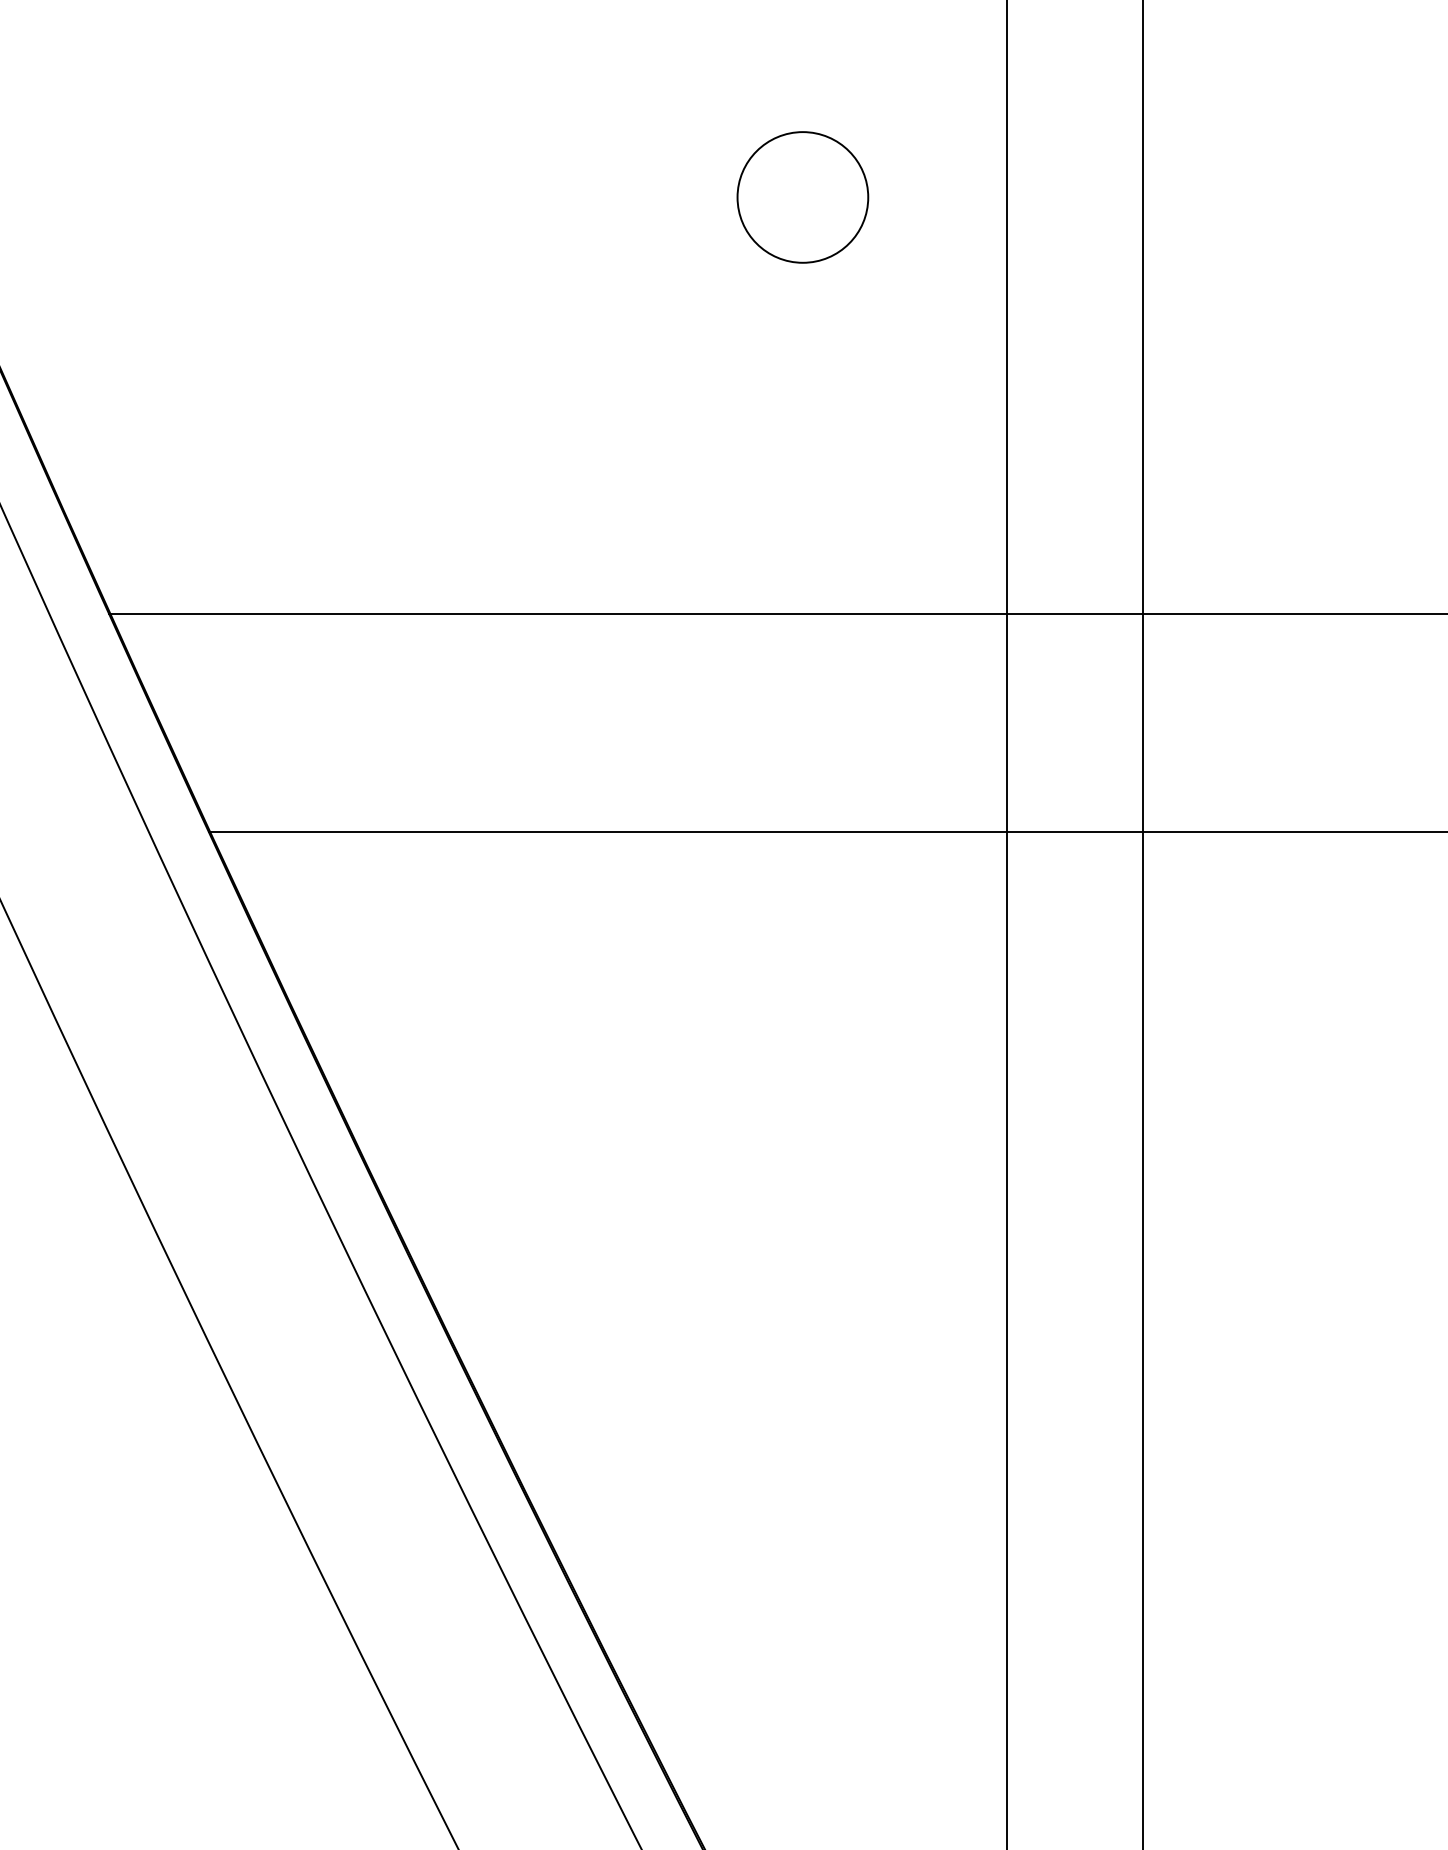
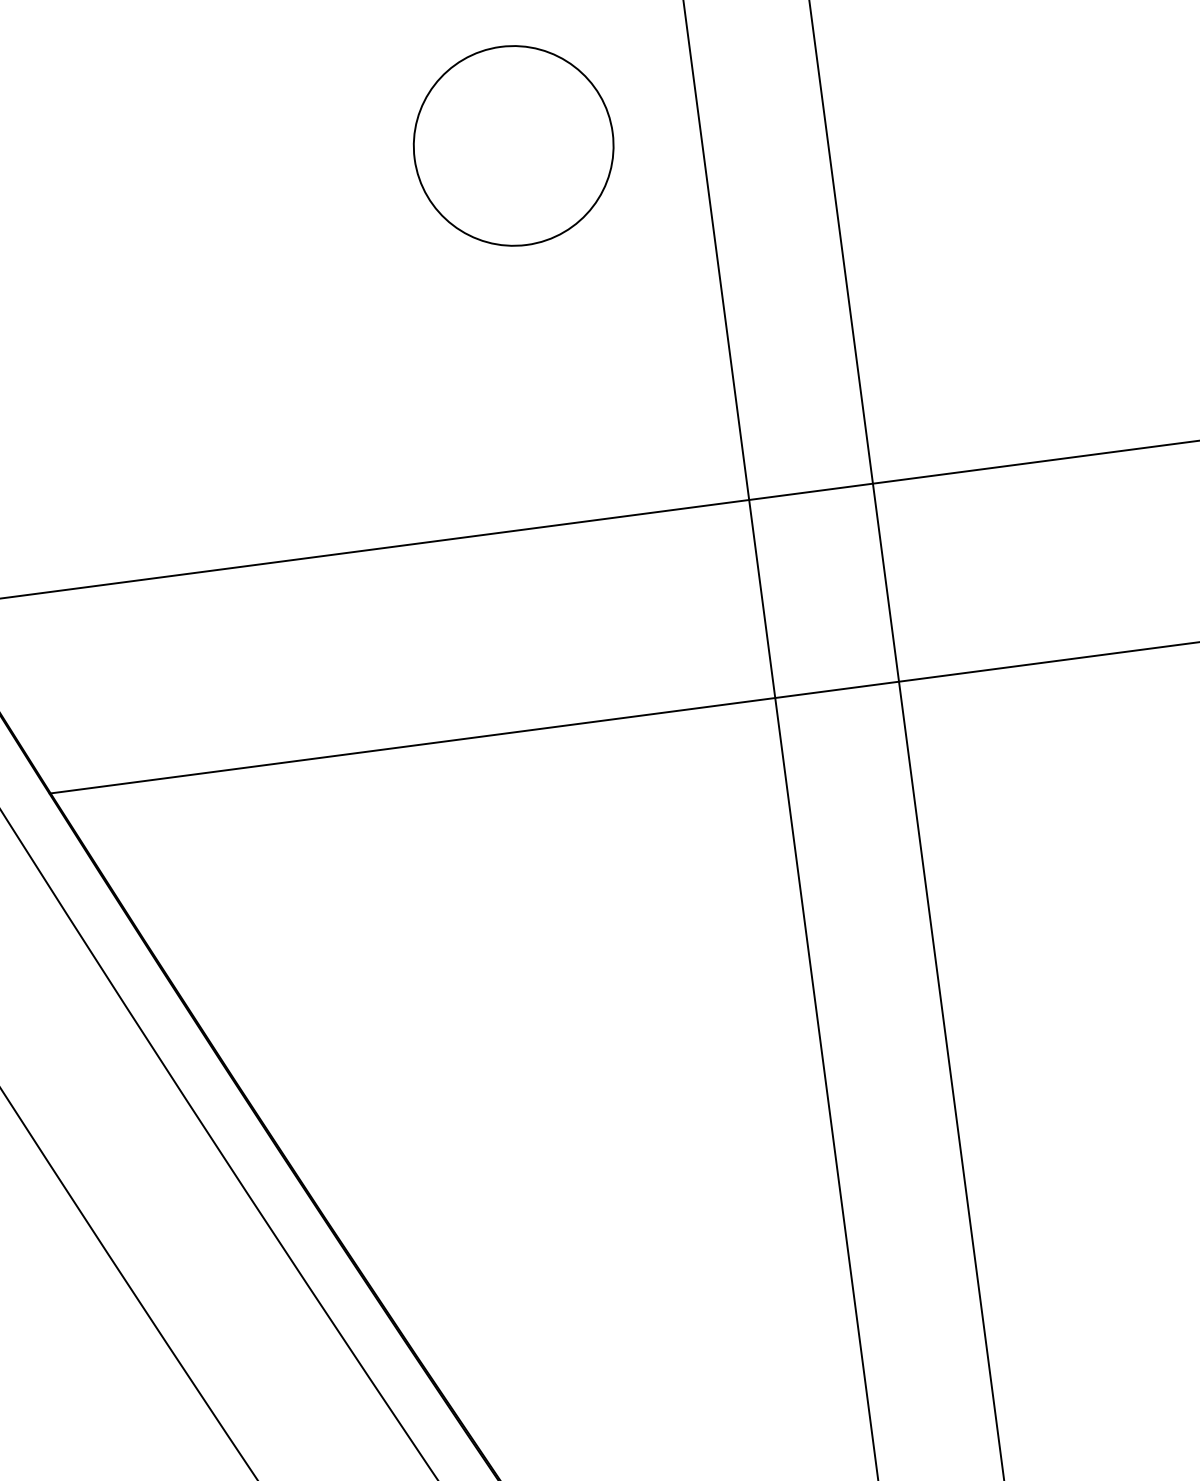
circle: (802, 197) -> (513, 146), size x1.67

